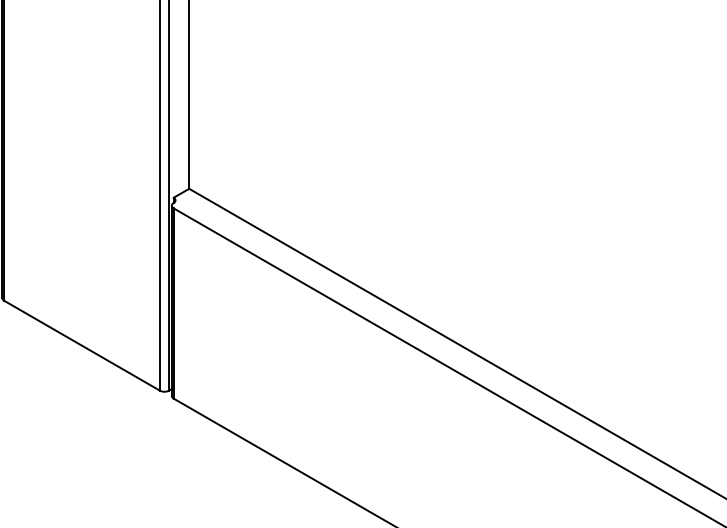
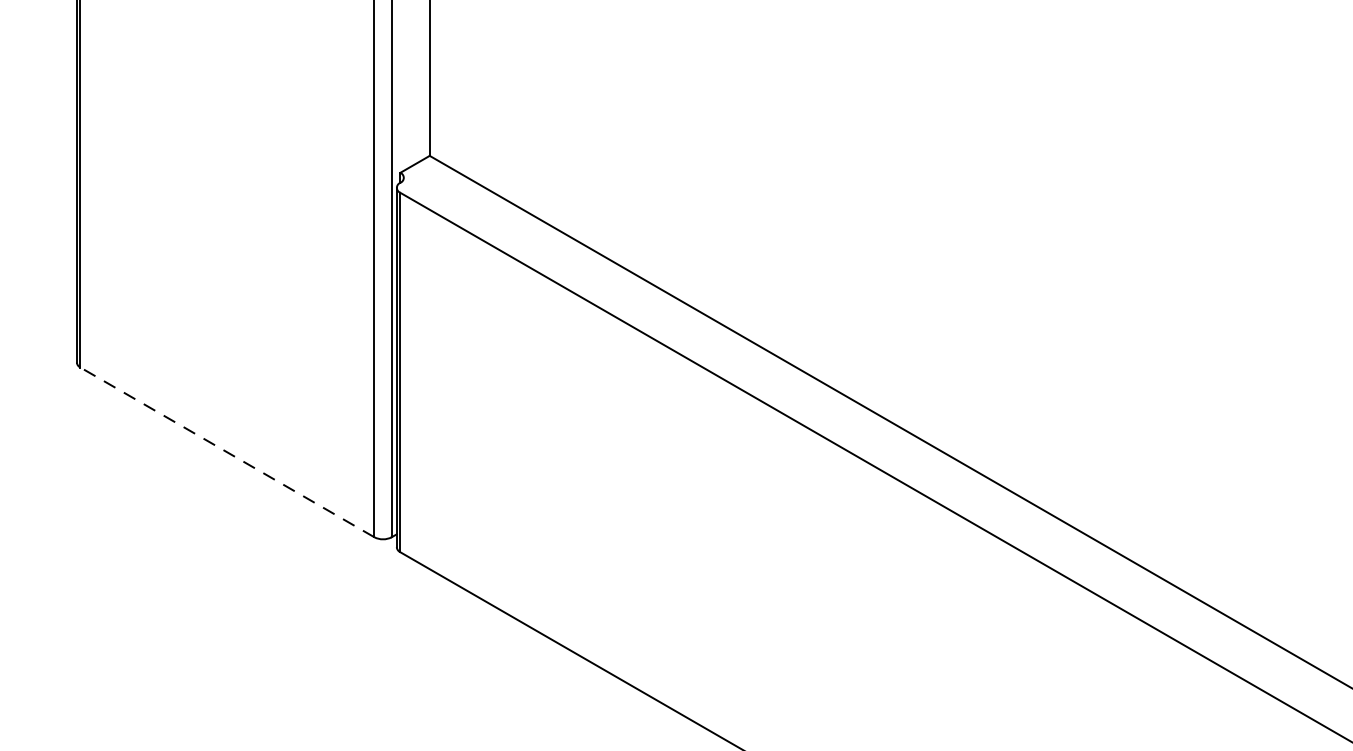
line: (82, 345) -> (228, 451), solid -> dashed

